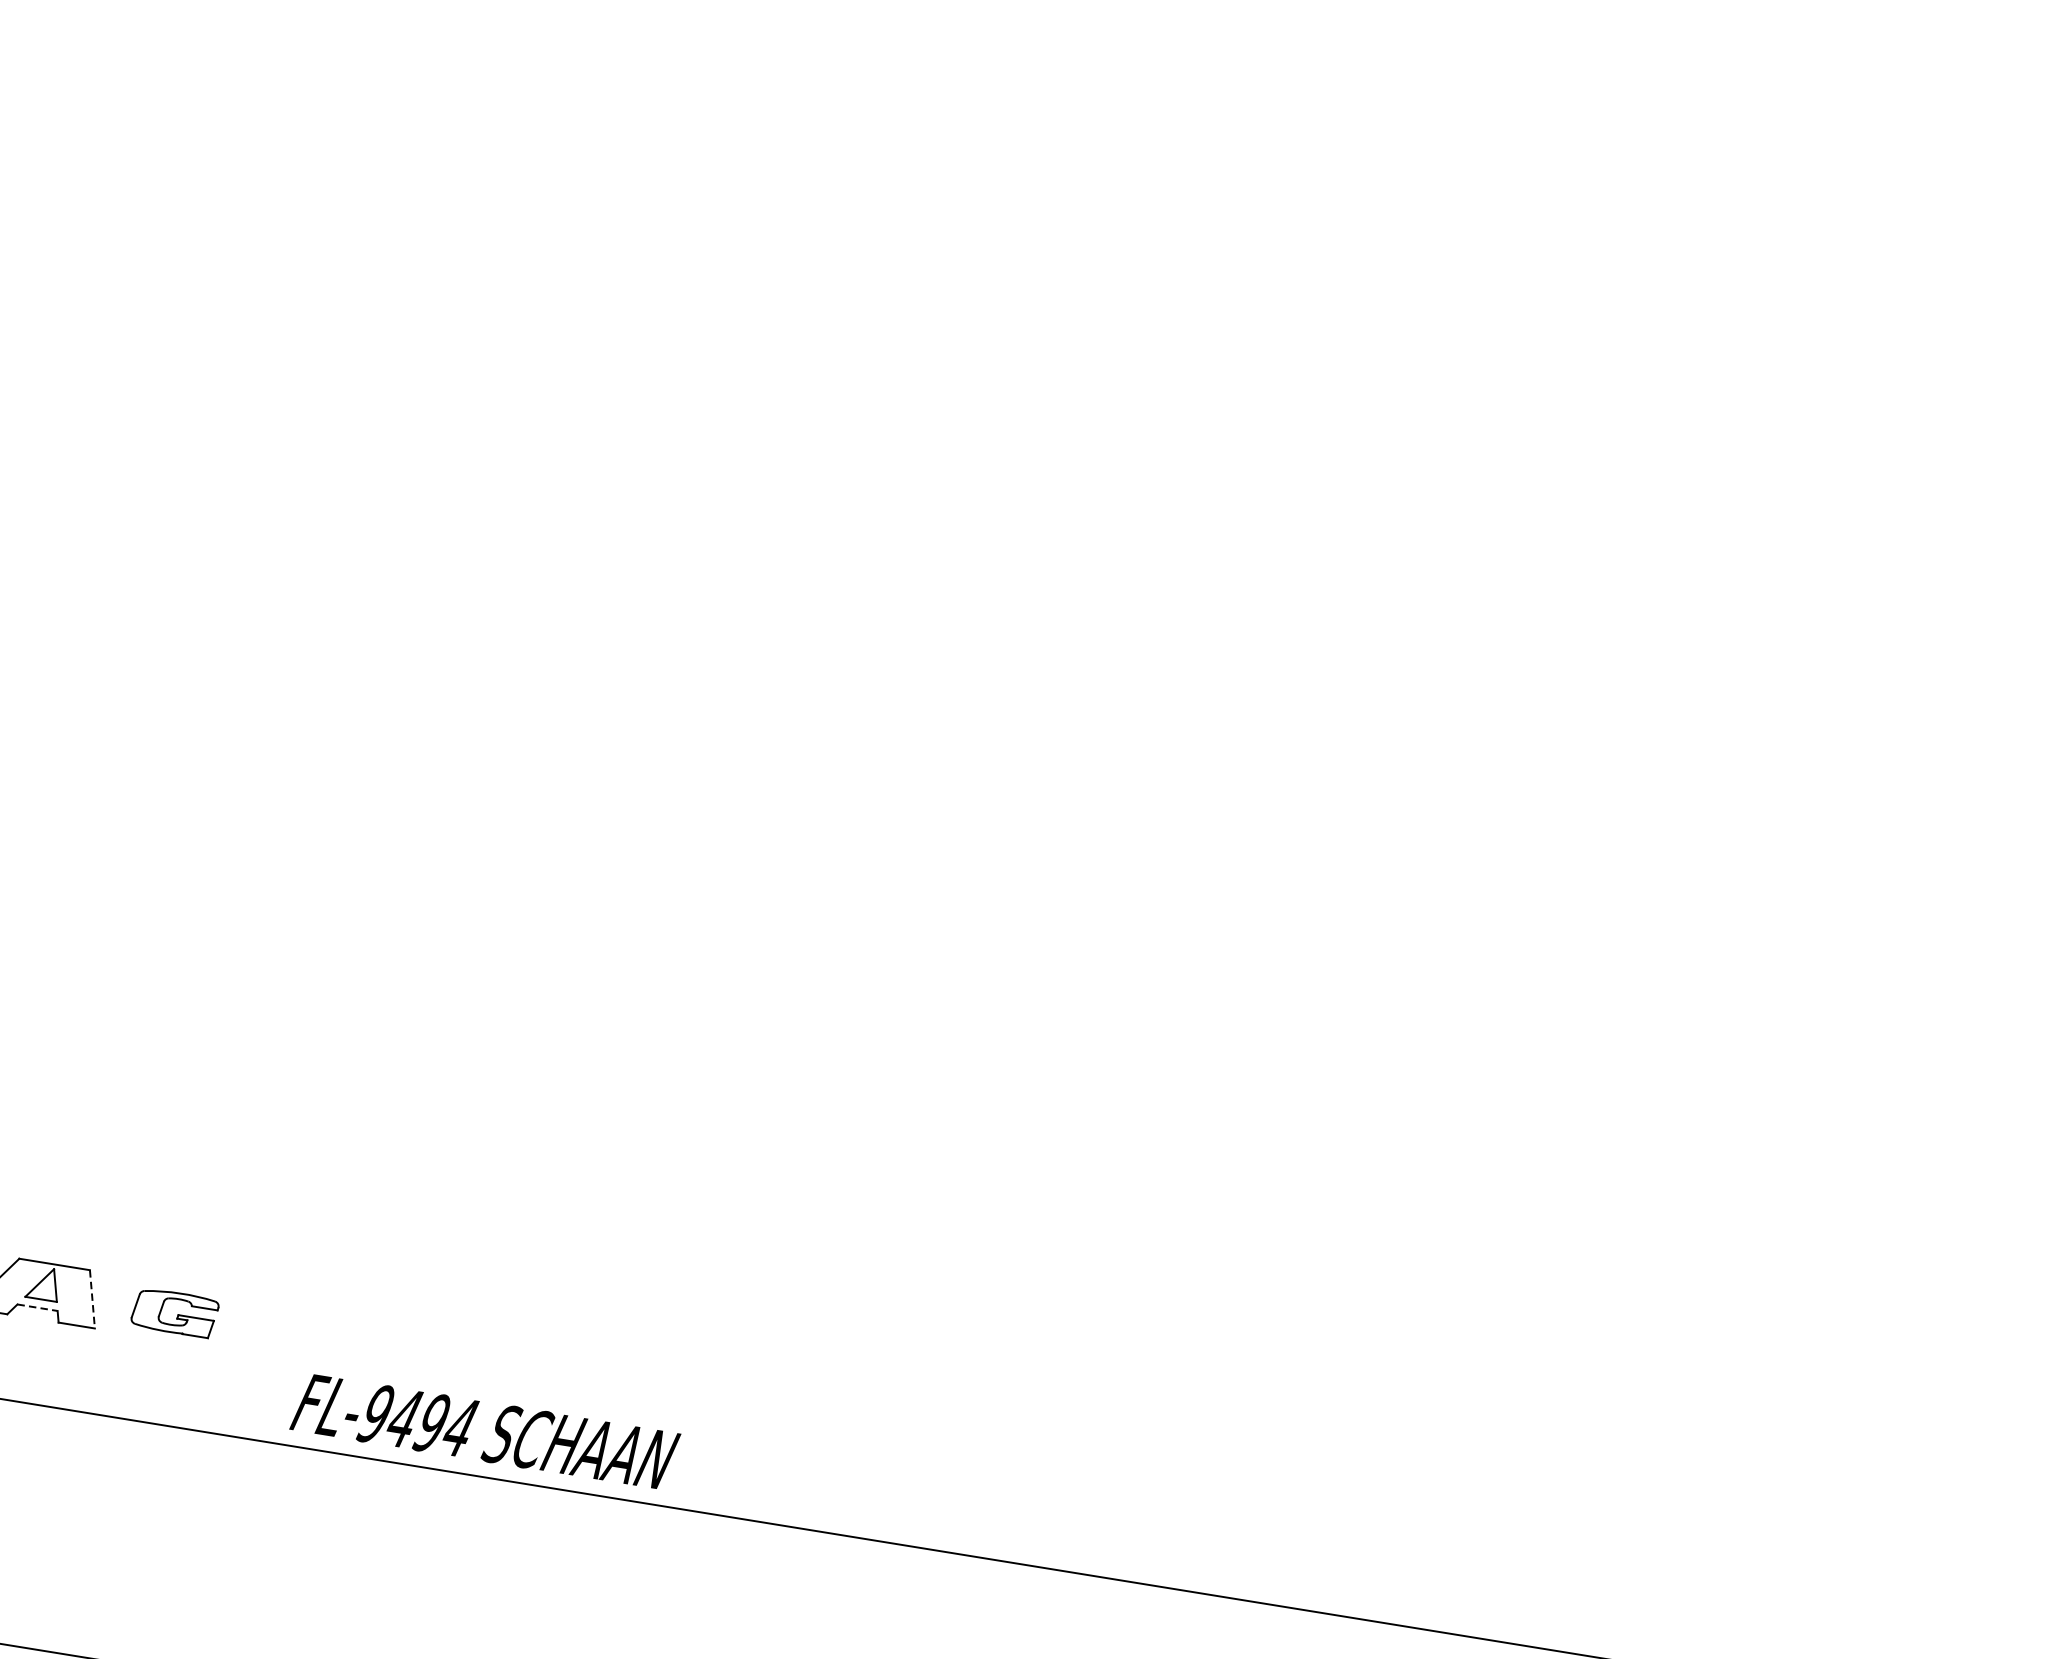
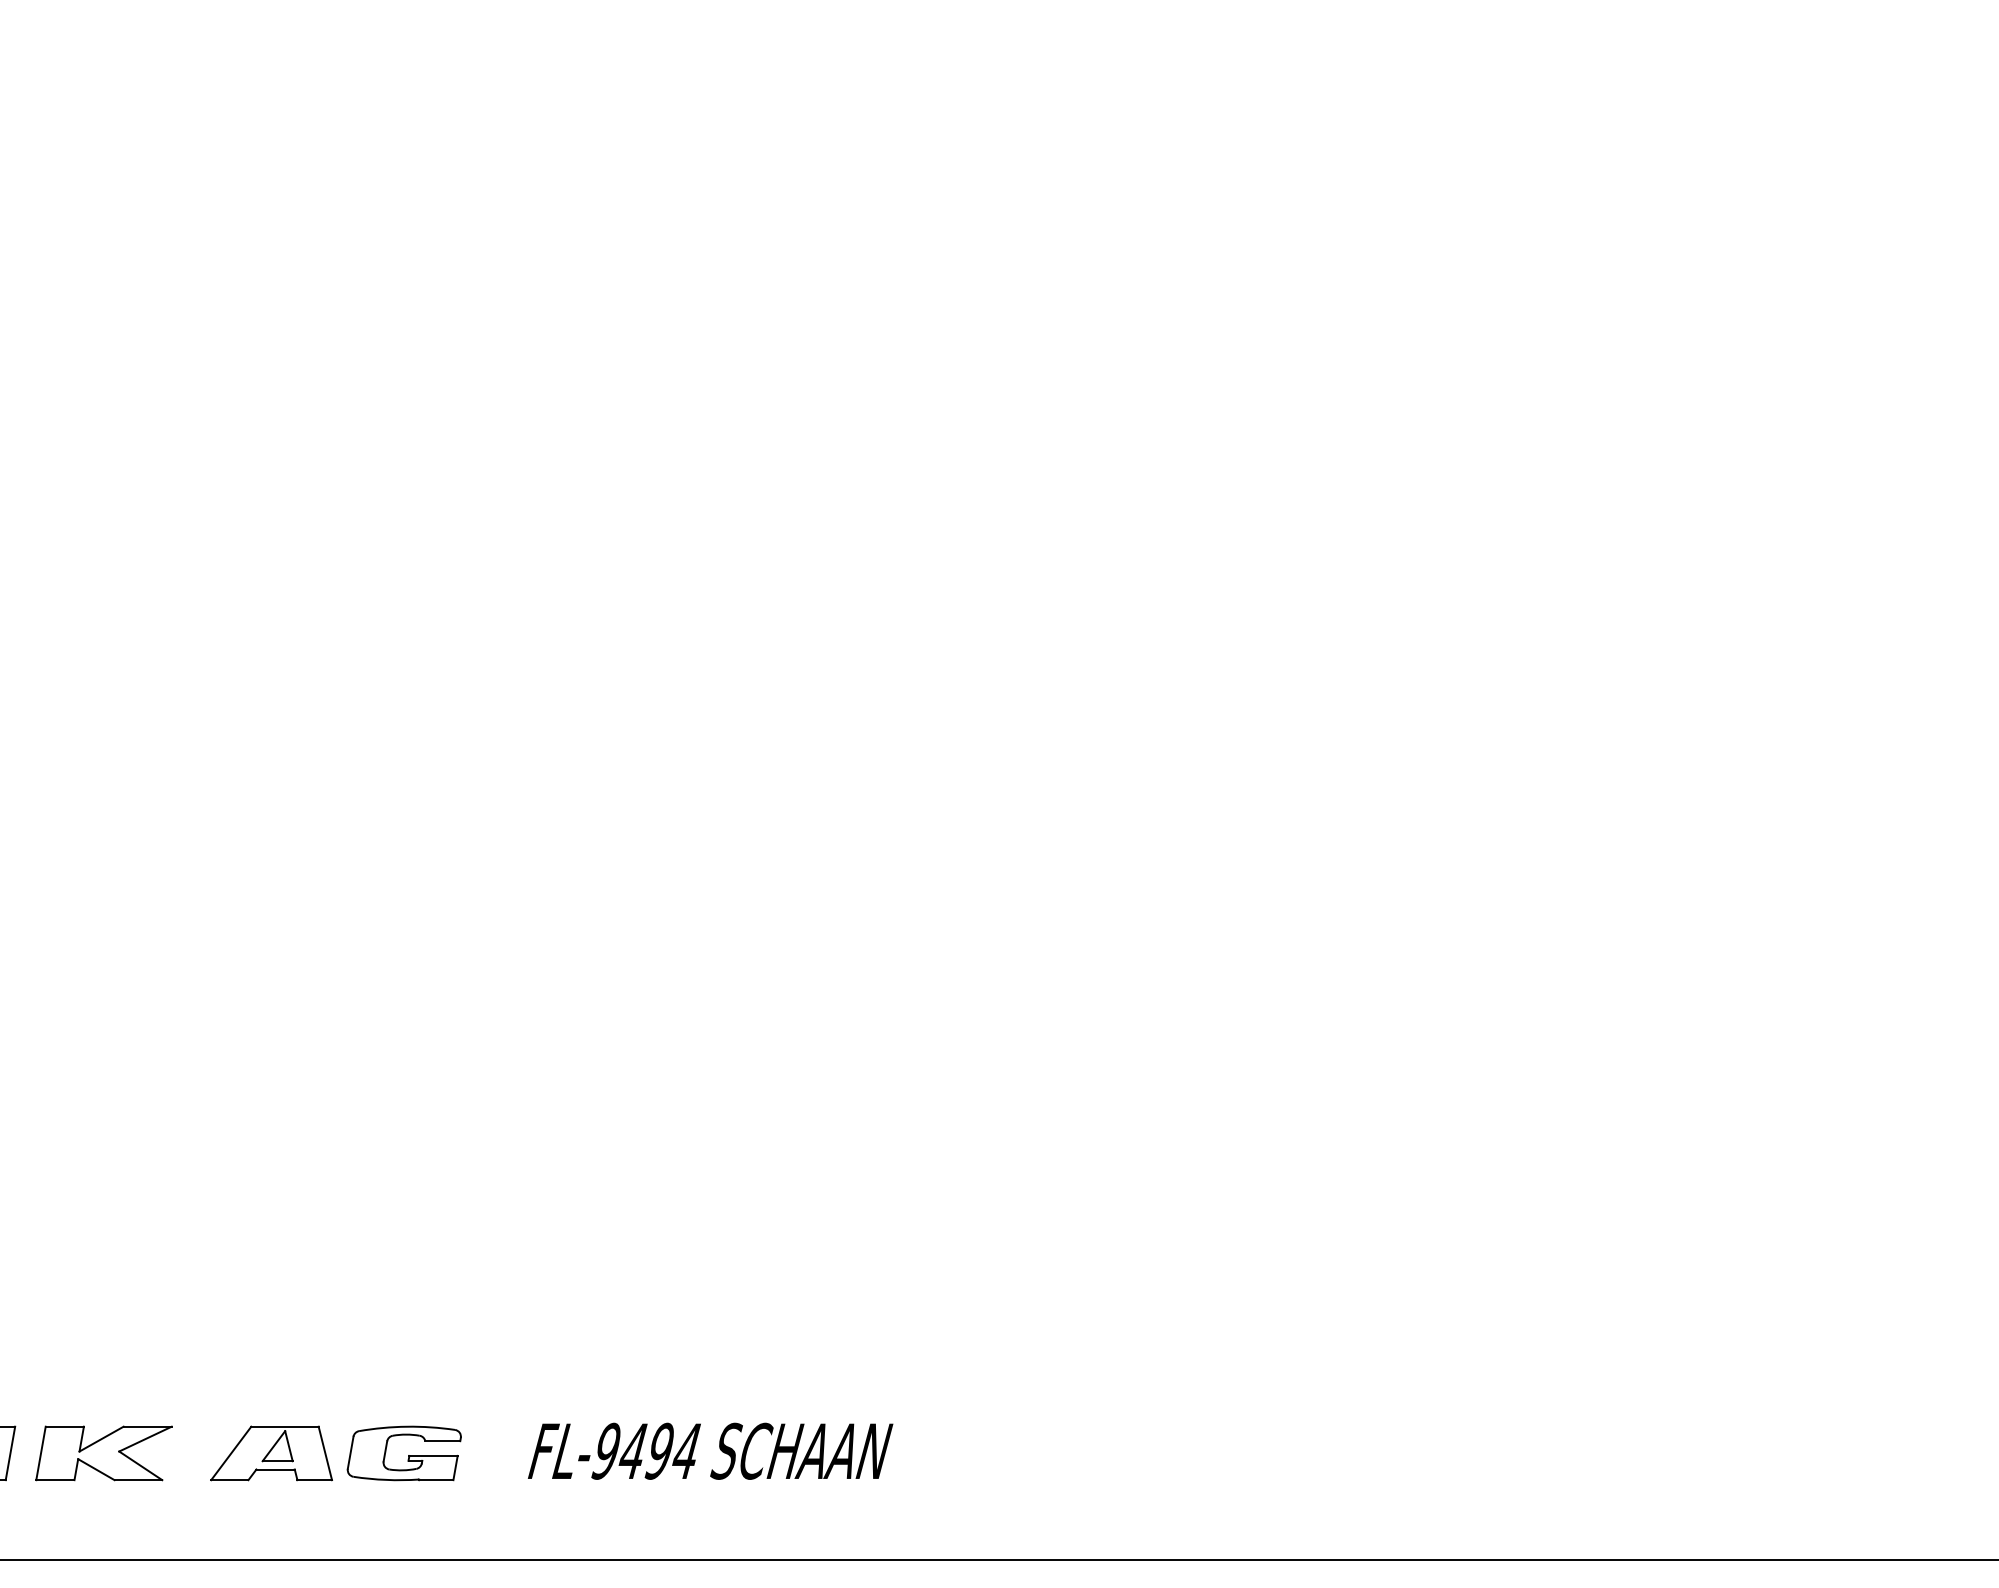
line: (92, 1299) -> (325, 1453), dashed -> solid
line: (38, 1307) -> (276, 1469), dashed -> solid
part: (174, 1312) -> (403, 1453), size x1.43
text: (485, 1430) -> (710, 1450), moved

